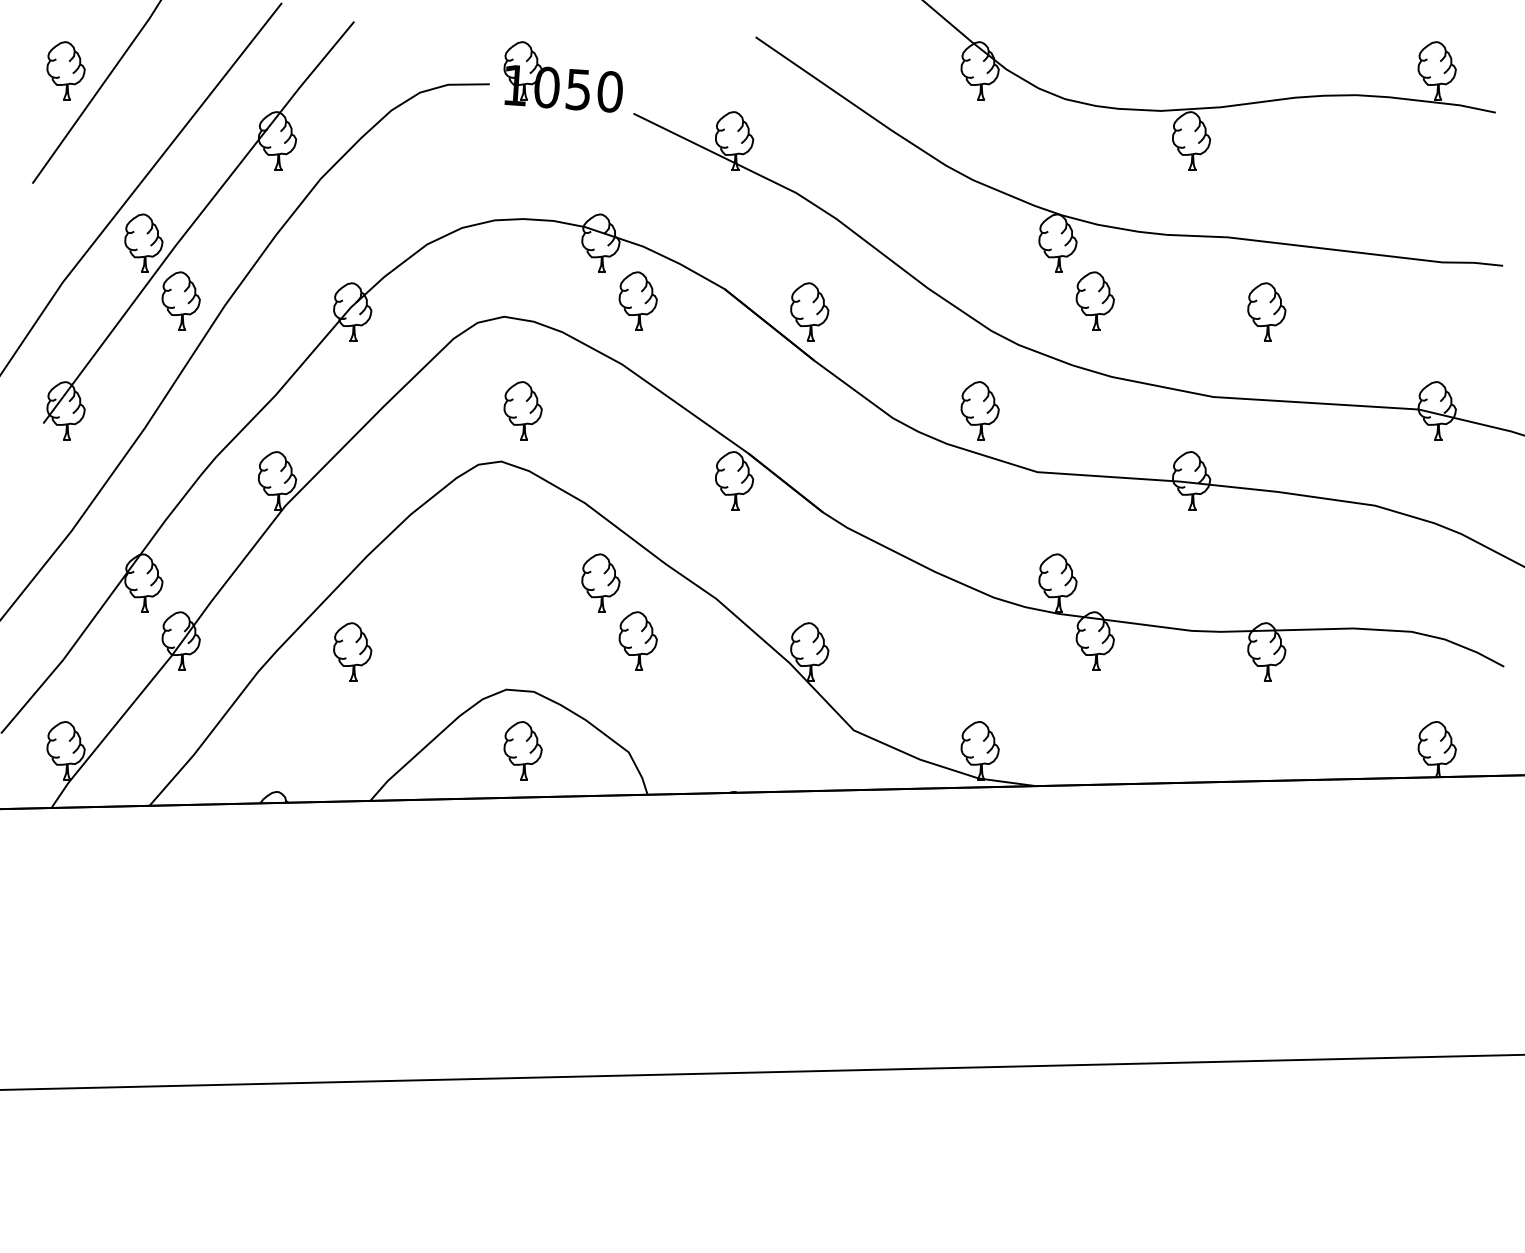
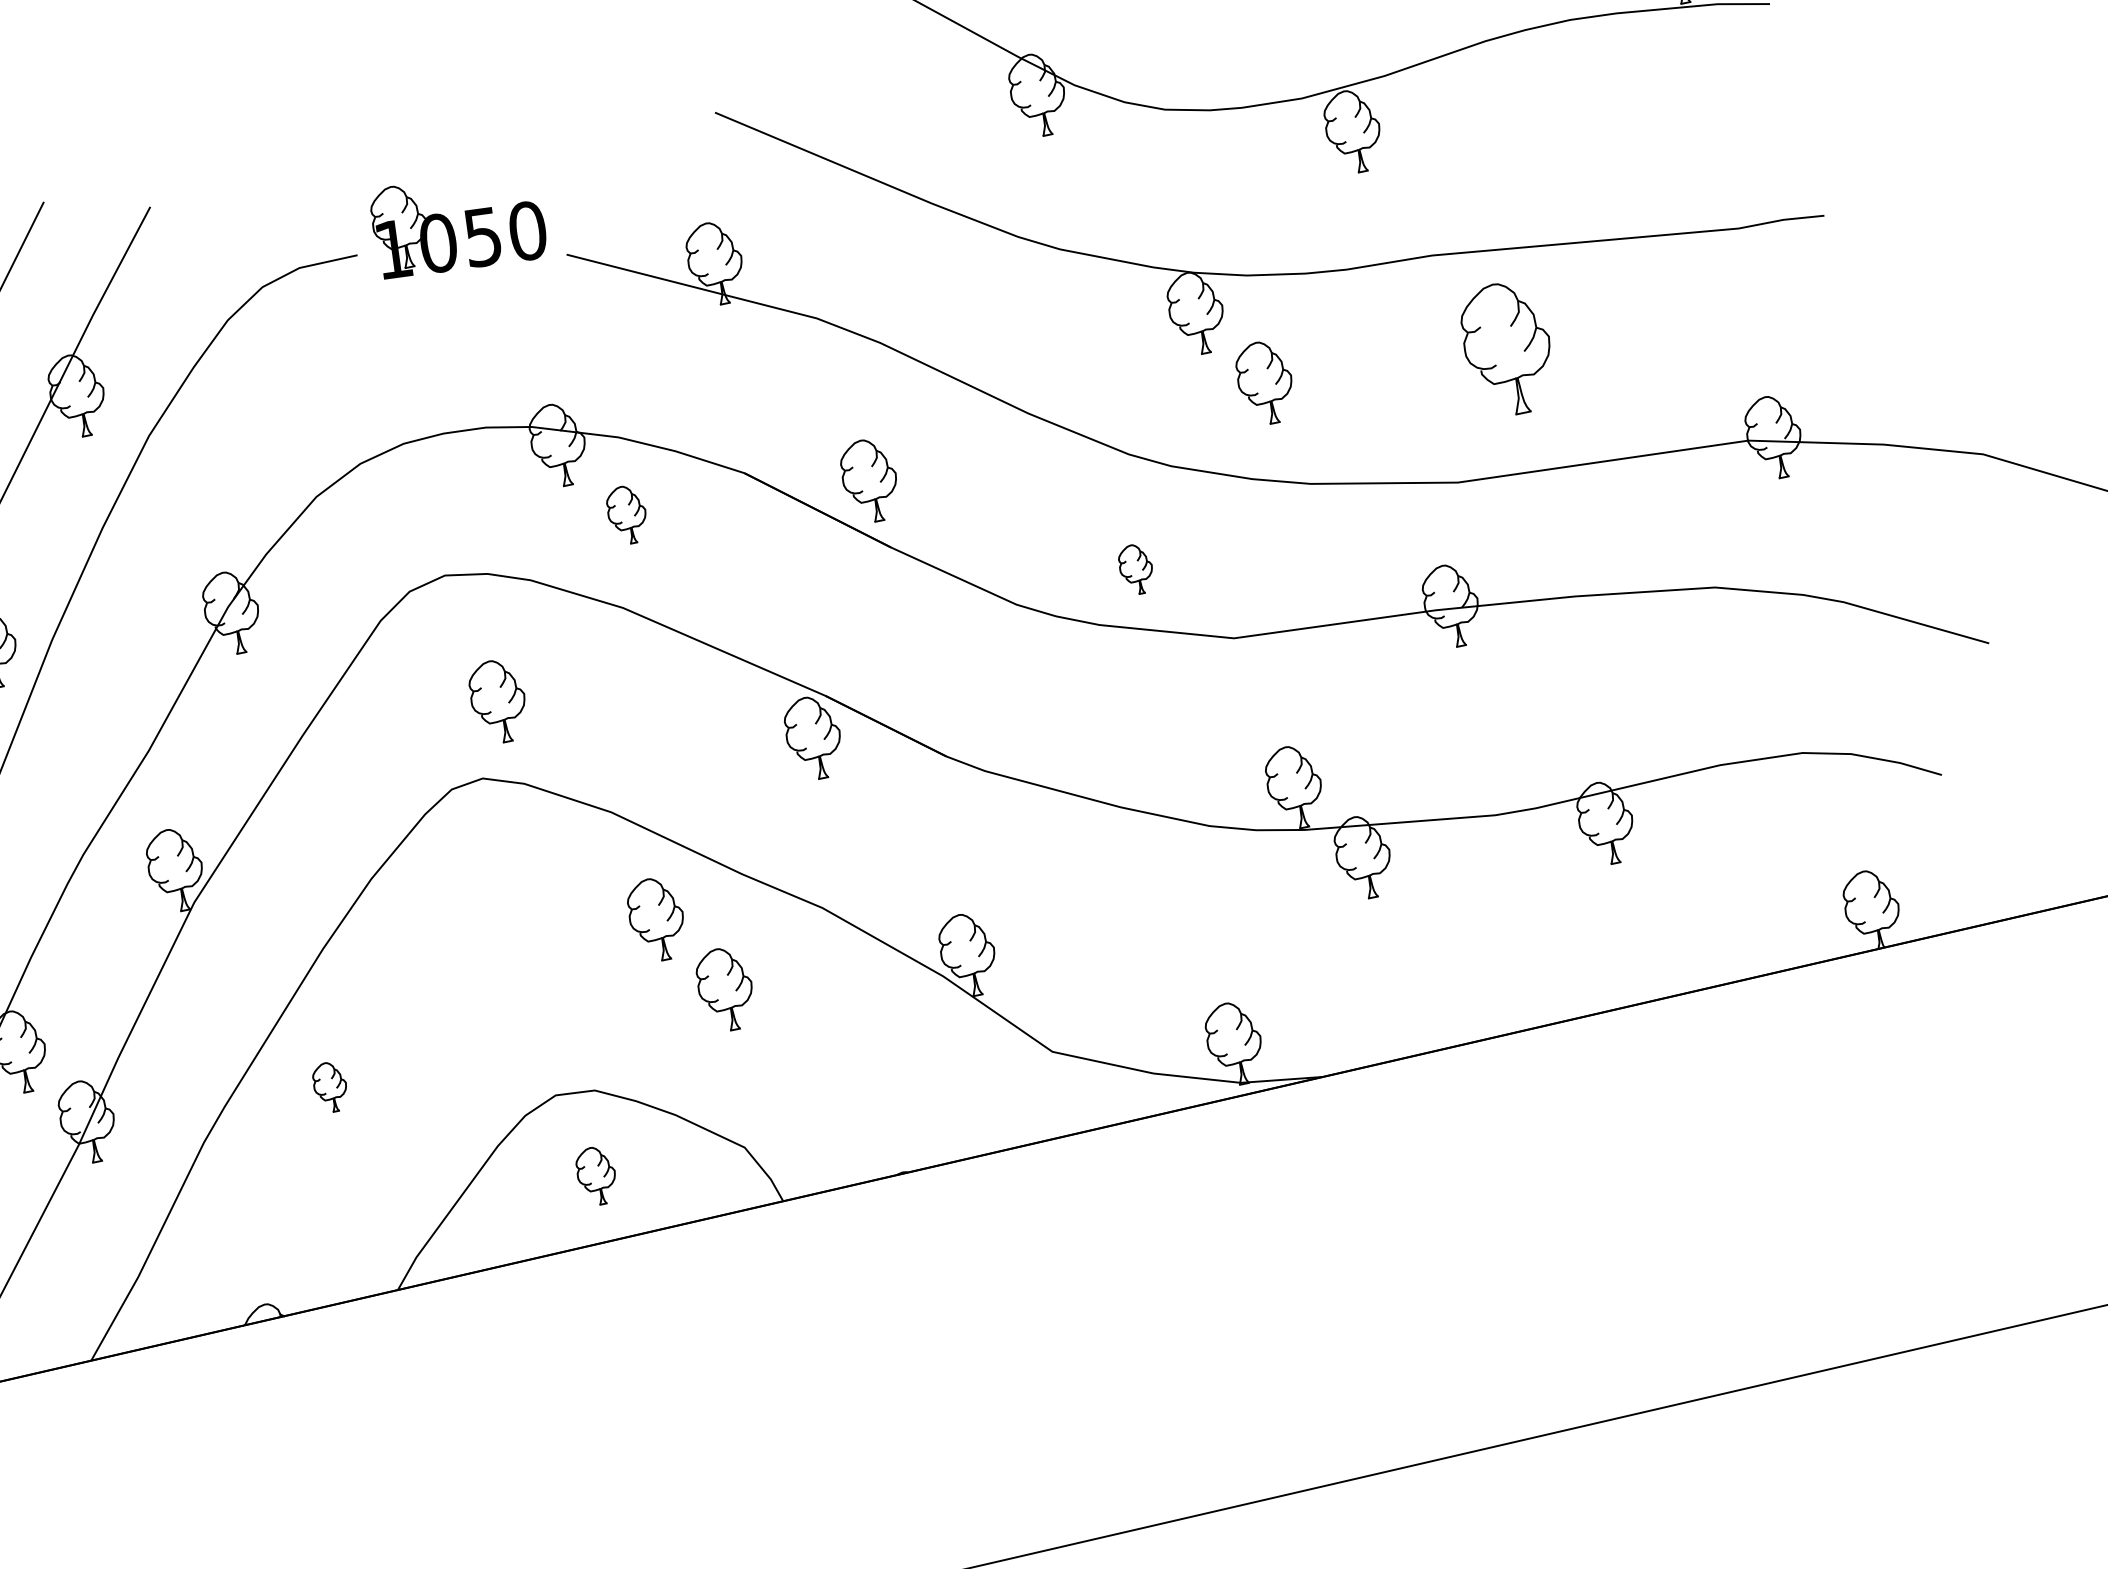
part: (637, 300) -> (626, 514), size x0.7
part: (1266, 311) -> (1507, 347), size x1.6
part: (979, 410) -> (1135, 569), size x0.6
part: (352, 651) -> (329, 1086), size x0.6
part: (522, 750) -> (595, 1175), size x0.7

